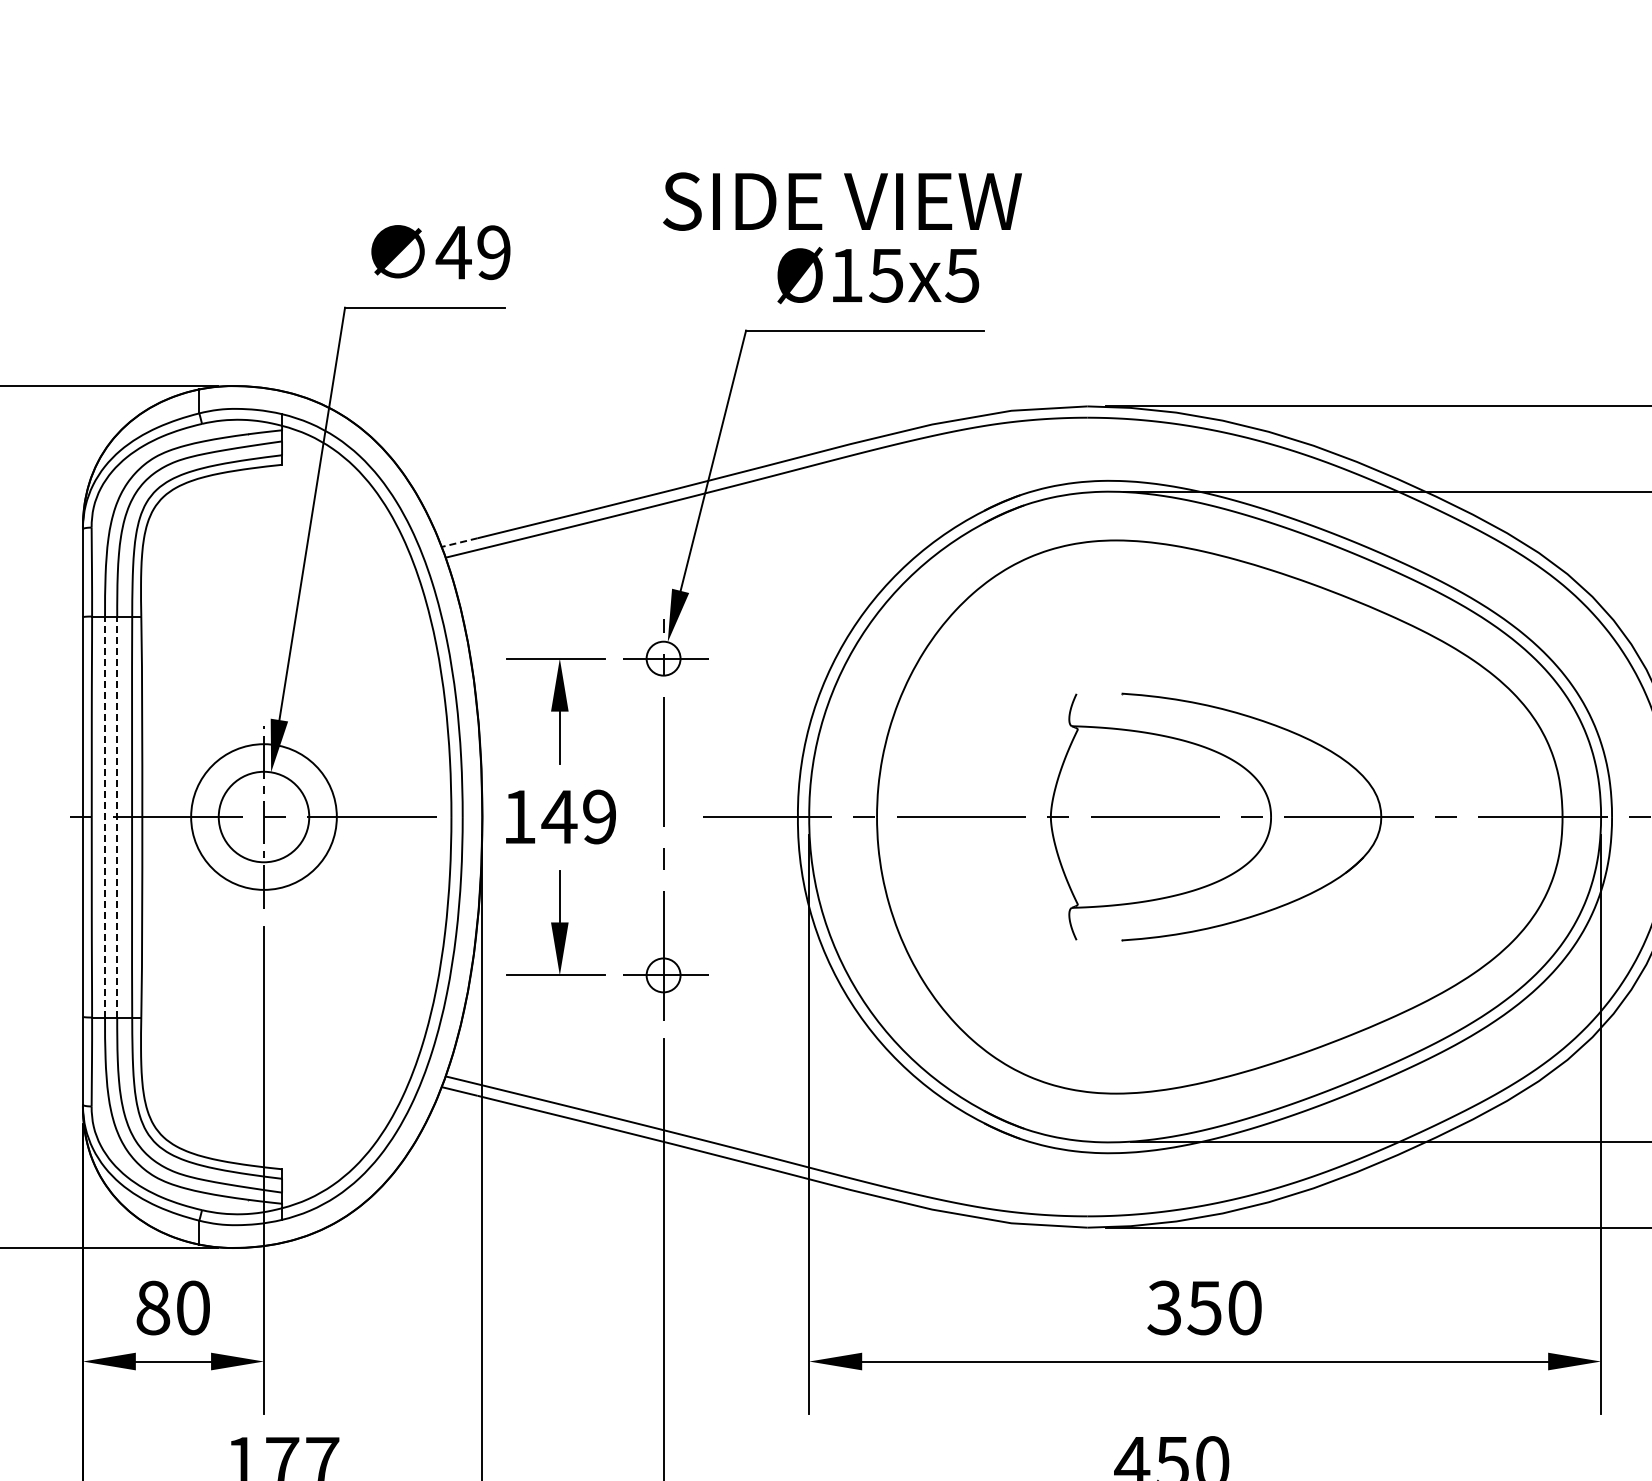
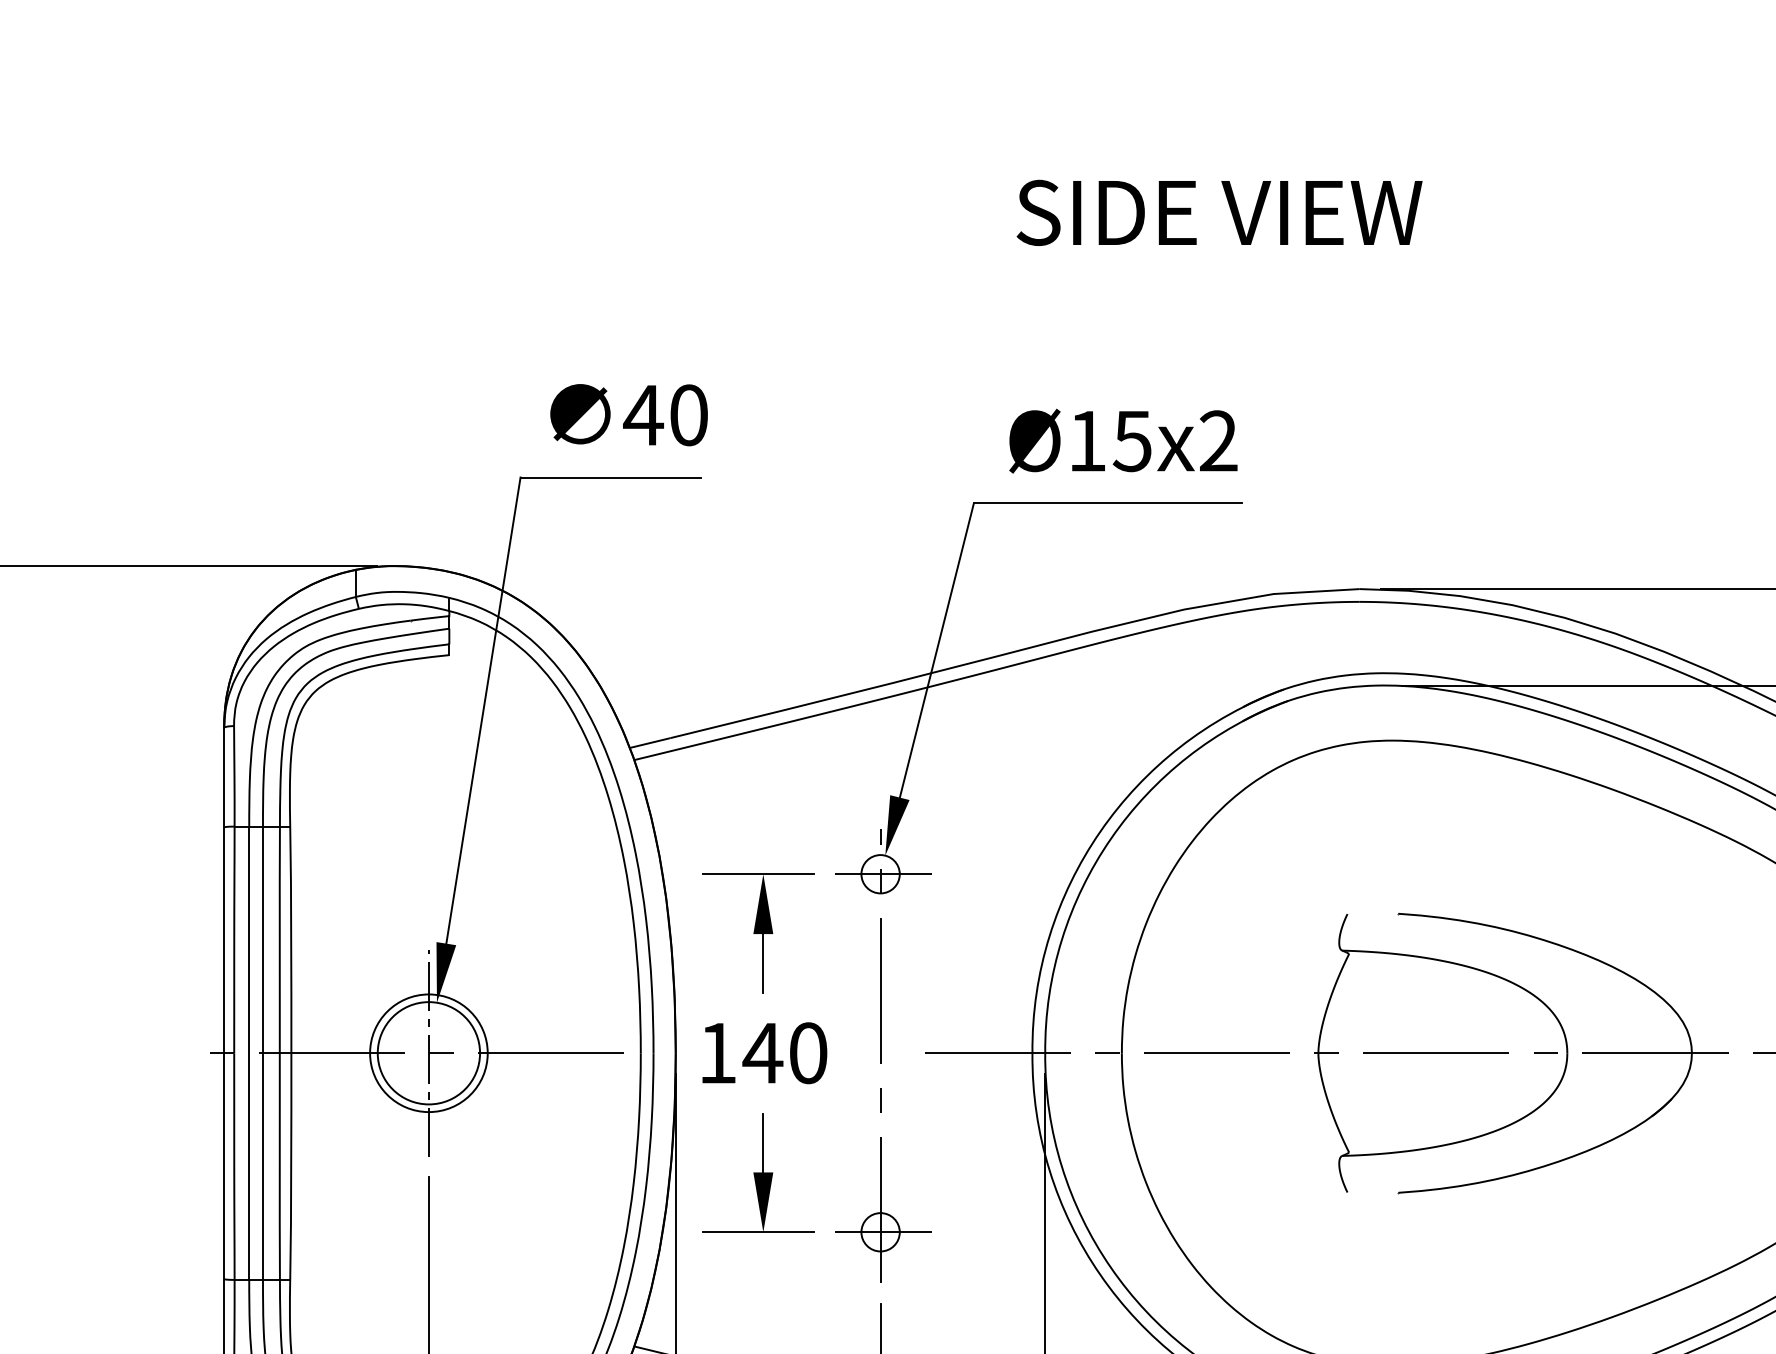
text: (842, 201) -> (1219, 212), moved
text: (493, 252) -> (688, 415), 49 -> 40
text: (962, 275) -> (1218, 441), Ø15x5 -> Ø15x2
line: (459, 542) -> (649, 742), dashed -> solid
line: (105, 816) -> (249, 1052), dashed -> solid
line: (117, 816) -> (263, 1052), dashed -> solid
text: (599, 816) -> (808, 1052), 149 -> 140
circle: (263, 817) -> (428, 1053), size x0.71

